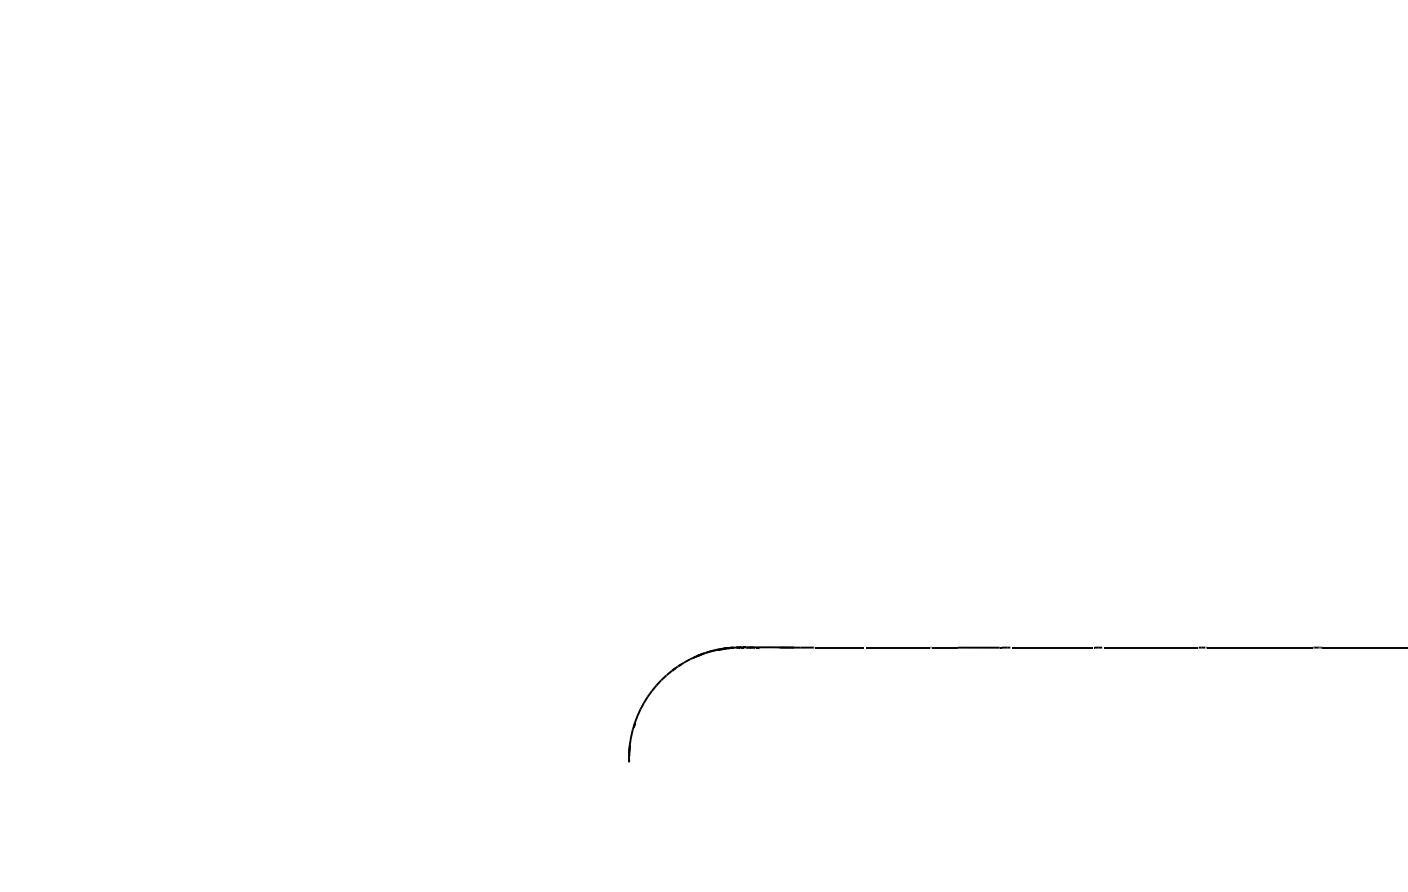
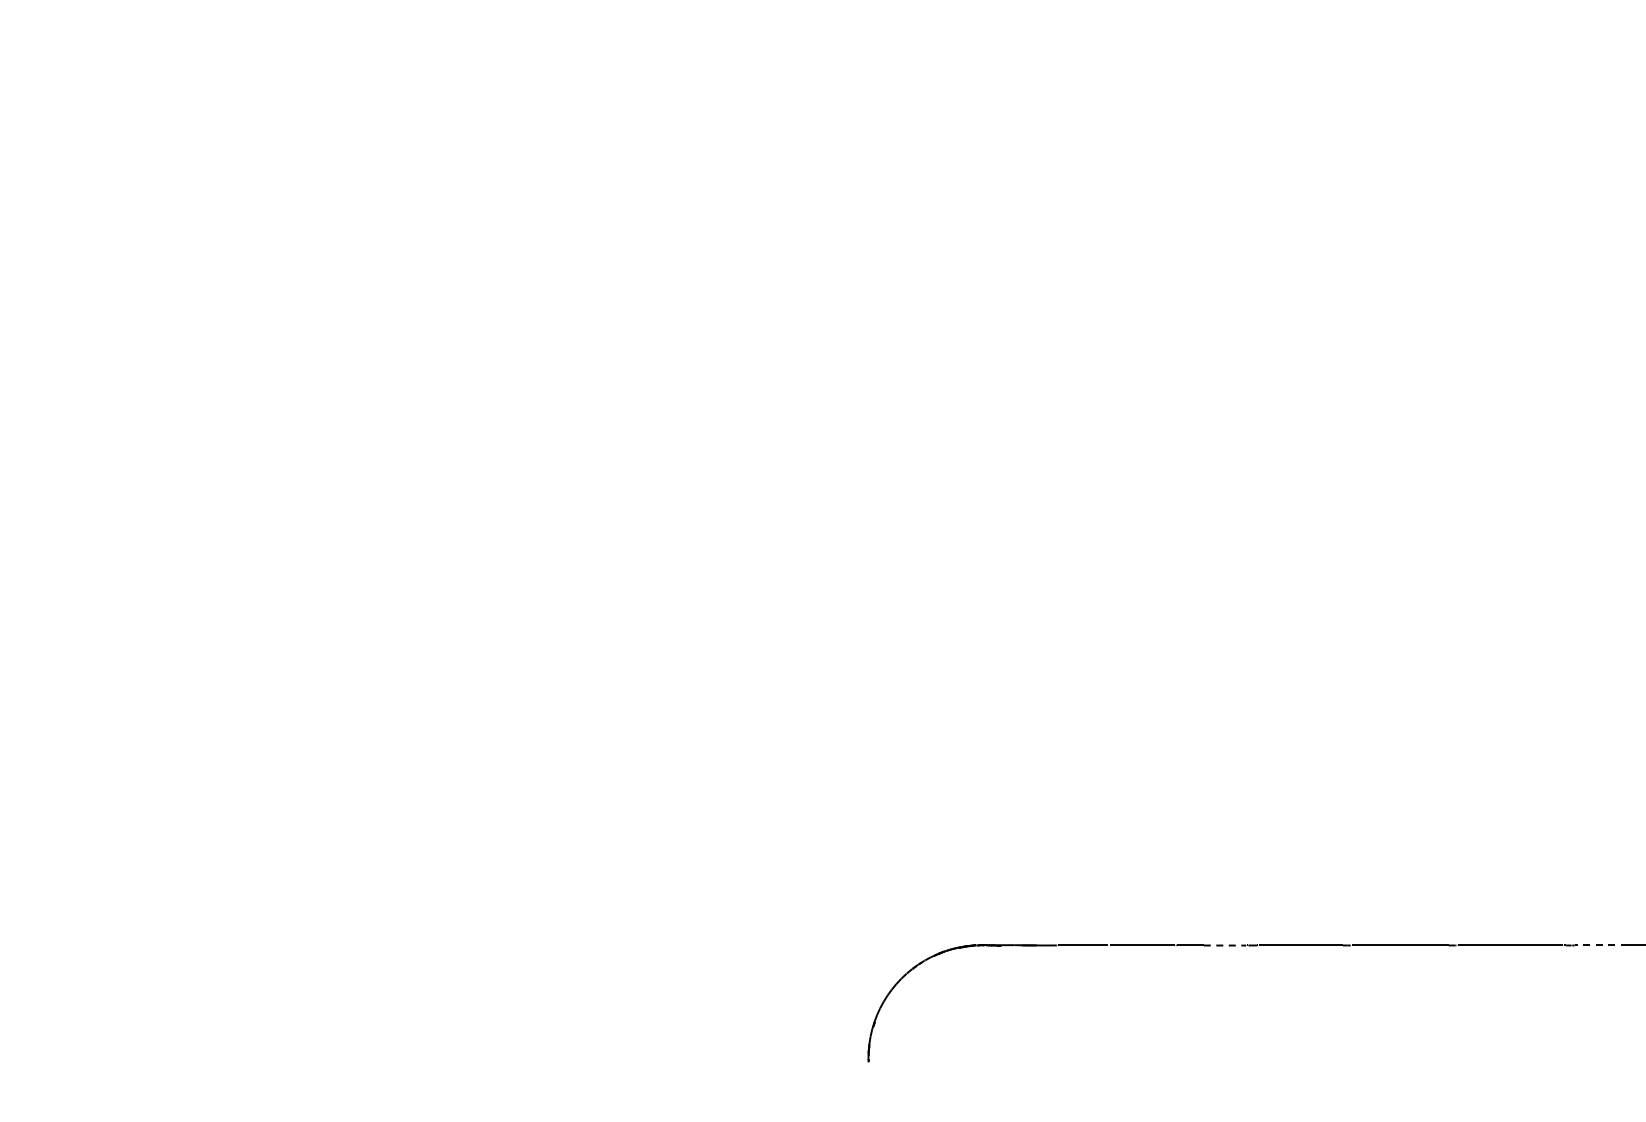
line: (979, 647) -> (1225, 945), solid -> dashed
line: (1348, 647) -> (1601, 945), solid -> dashed

